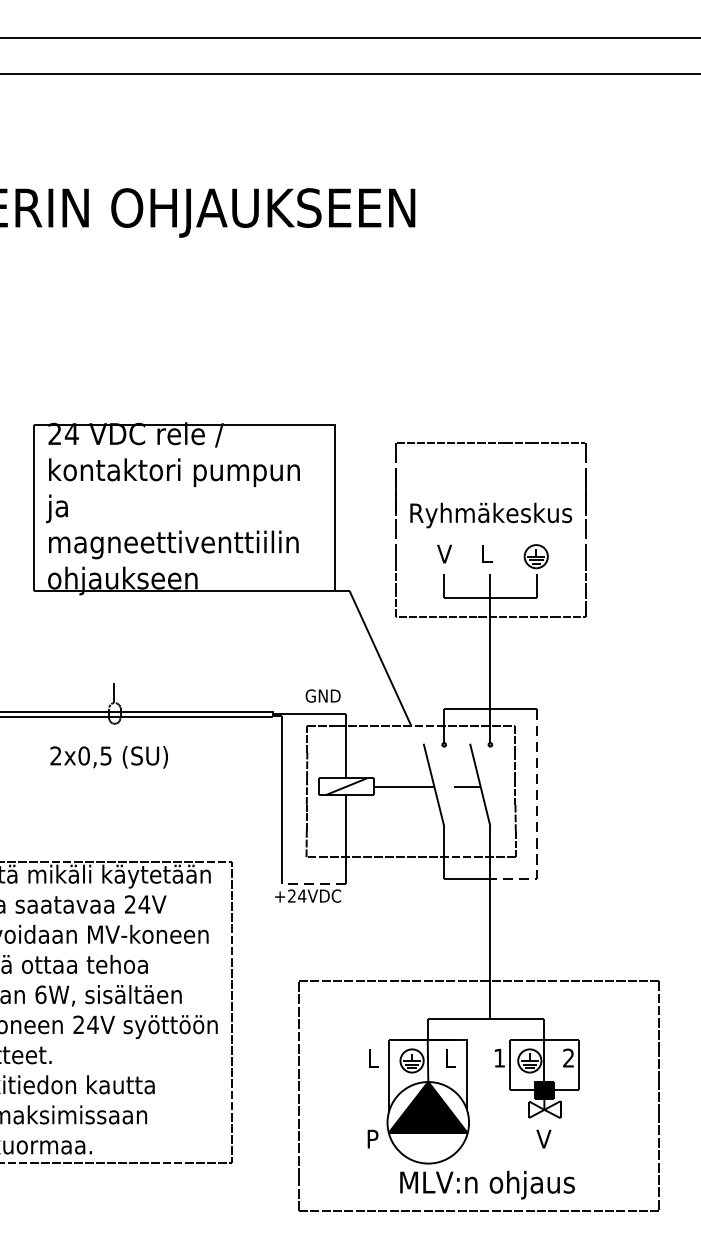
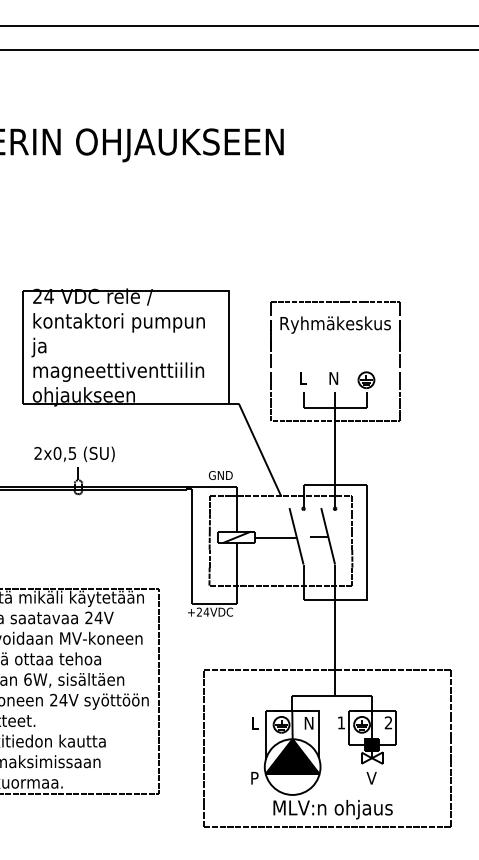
text: (490, 514) -> (335, 324), moved
text: (444, 554) -> (303, 378), V -> L
text: (488, 554) -> (333, 378), L -> N
text: (109, 756) -> (74, 453), moved
line: (536, 819) -> (366, 559), dashed -> solid
line: (313, 883) -> (214, 603), dashed -> solid
text: (451, 1059) -> (308, 723), L -> N

